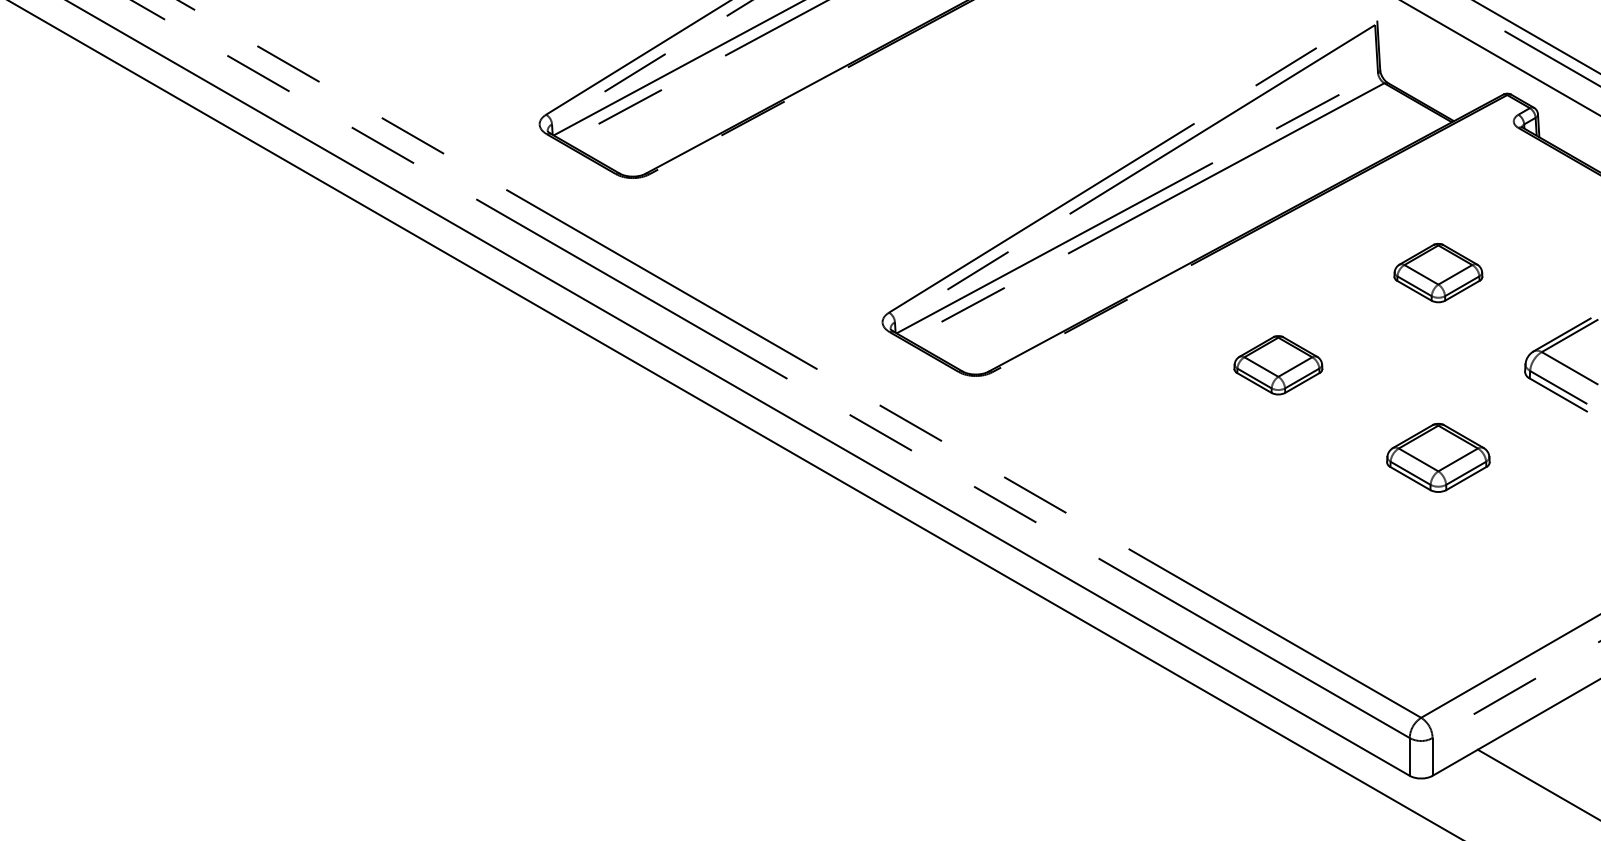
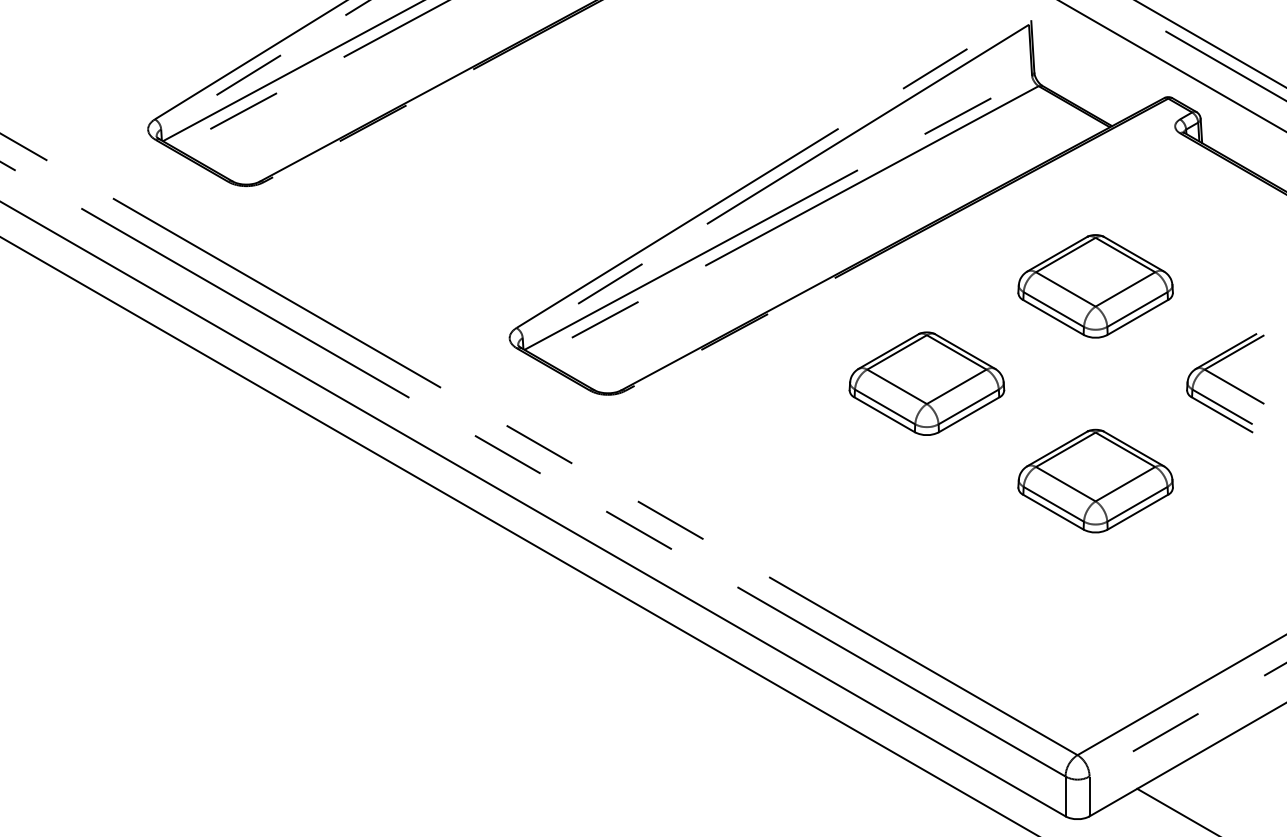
part: (1438, 272) -> (1095, 285), size x1.67
part: (1278, 364) -> (927, 382), size x1.67
part: (1438, 457) -> (1095, 480), size x1.43

